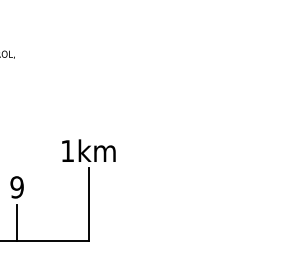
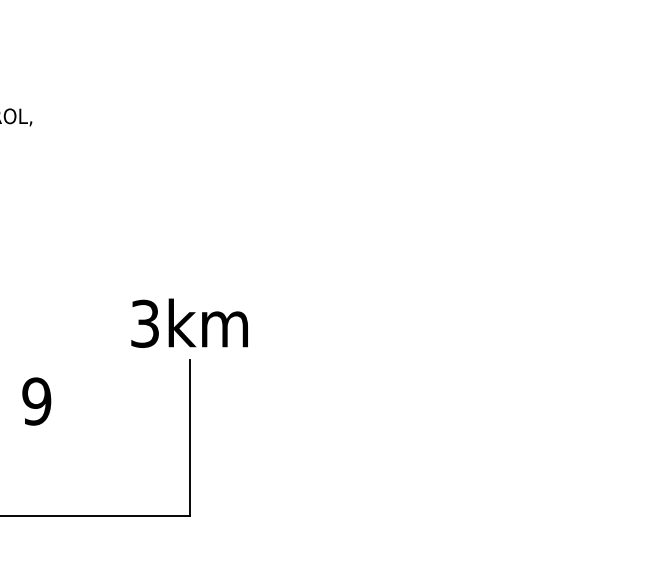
text: (67, 150) -> (144, 322), 1km -> 3km
line: (17, 222) -> (37, 476), removed

